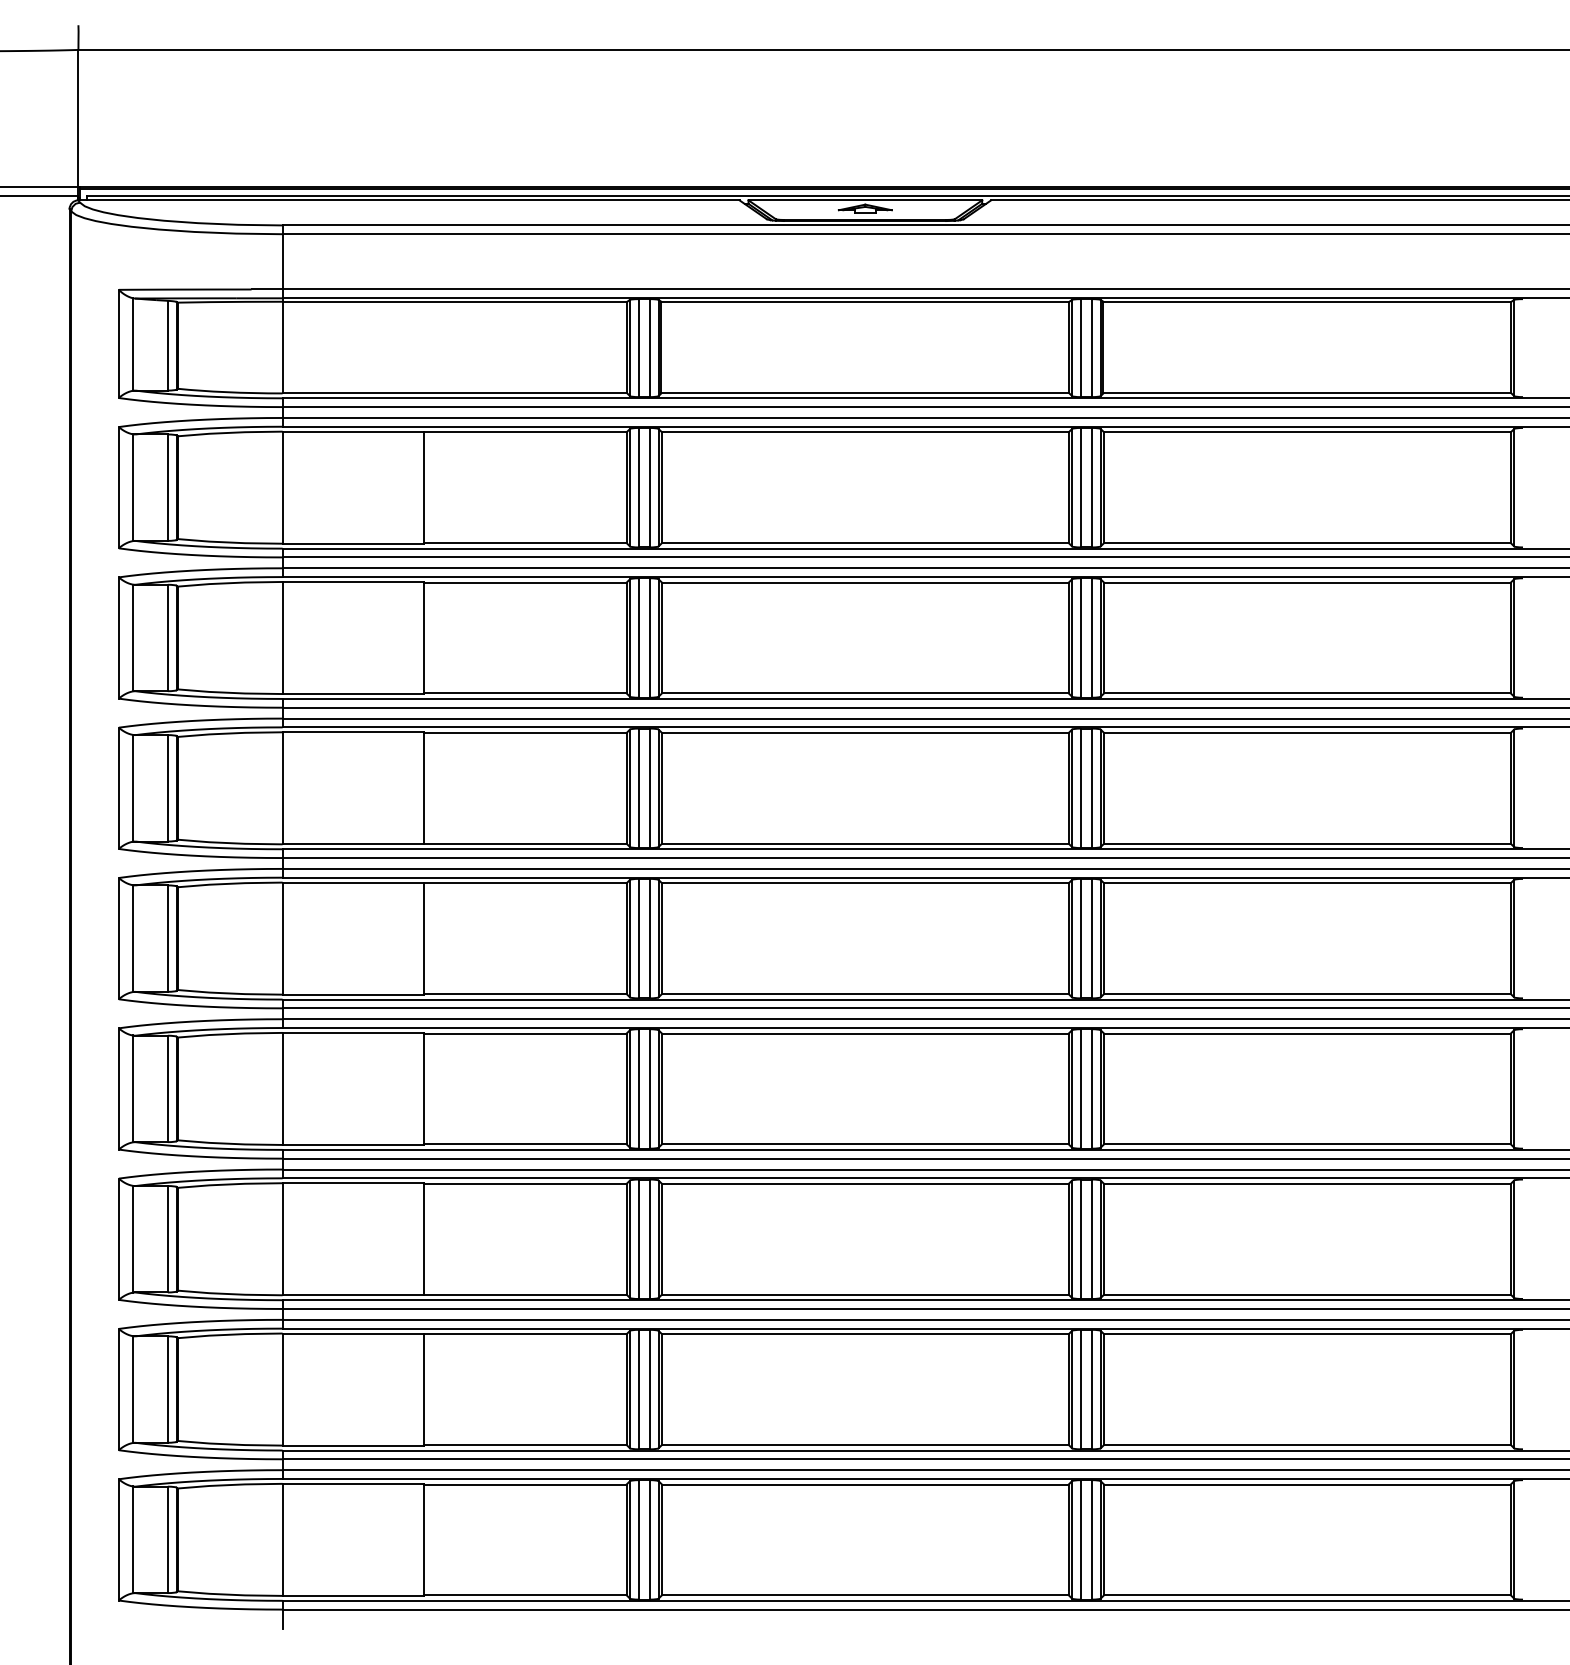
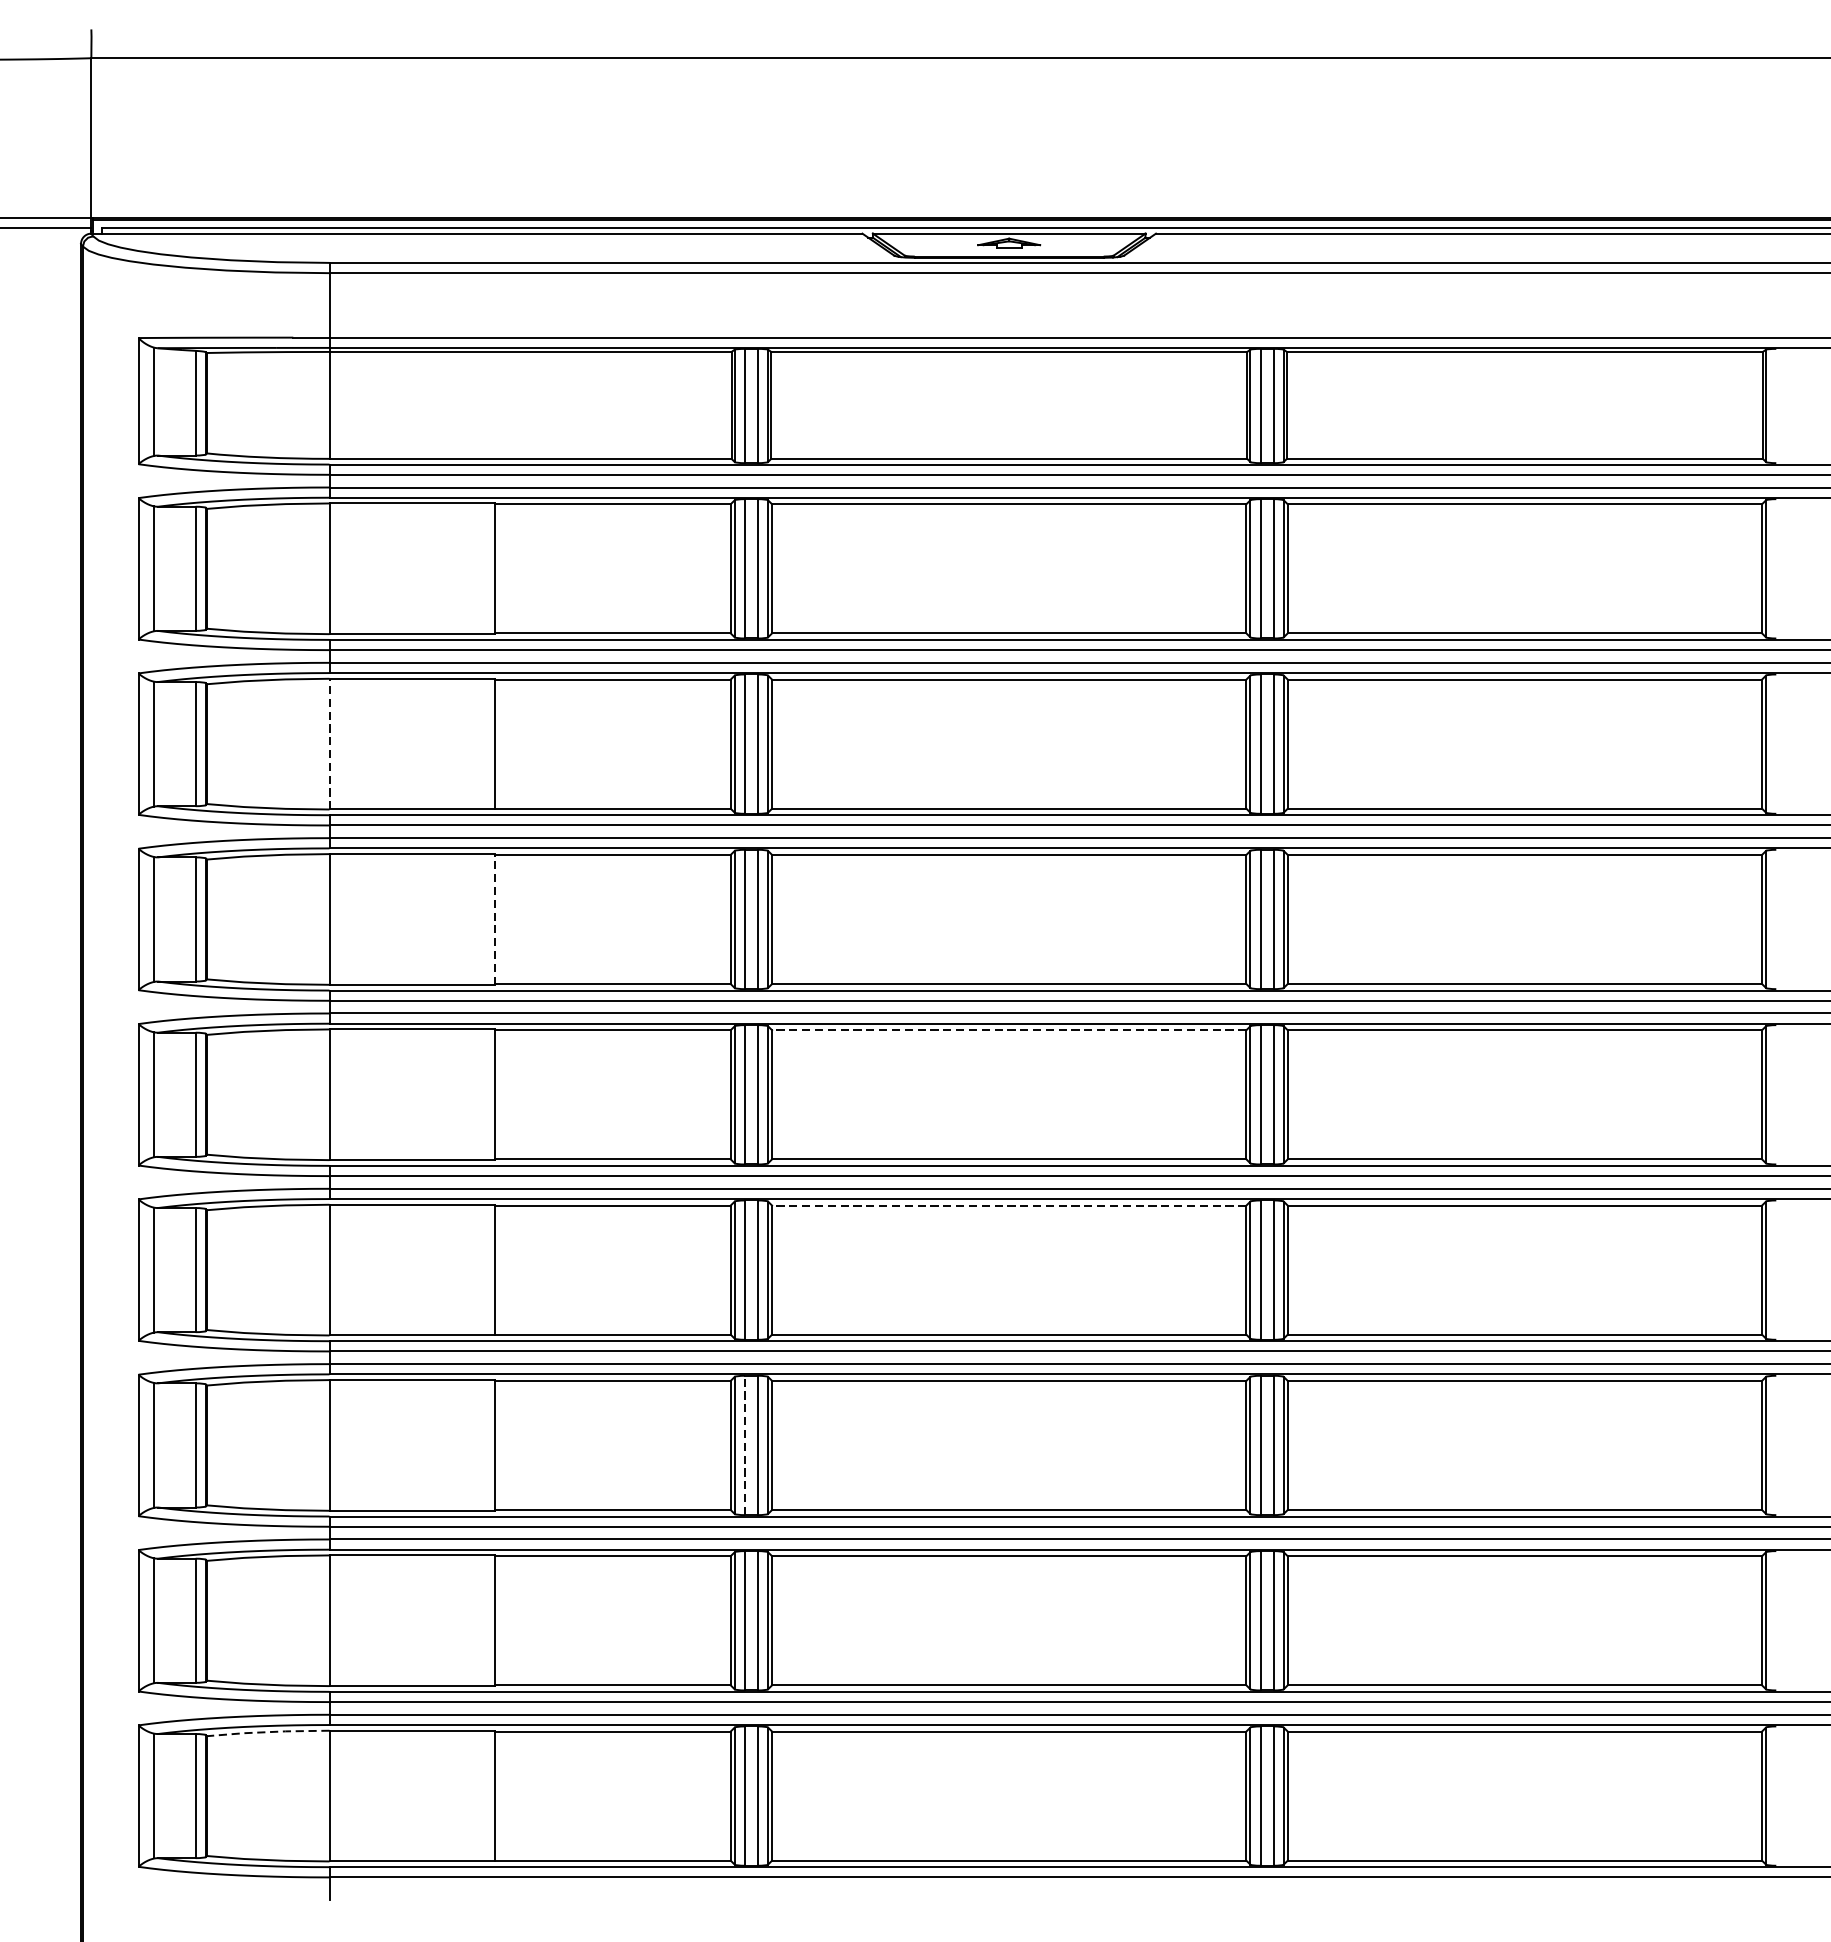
line: (282, 637) -> (329, 743), solid -> dashed
line: (424, 787) -> (495, 918), solid -> dashed
line: (864, 883) -> (1008, 1030), solid -> dashed
line: (864, 1033) -> (1008, 1205), solid -> dashed
line: (638, 1239) -> (744, 1445), solid -> dashed
line: (230, 1485) -> (268, 1732), solid -> dashed

